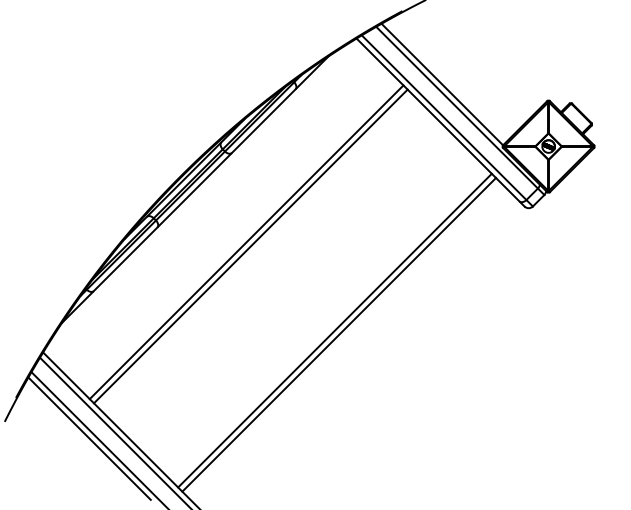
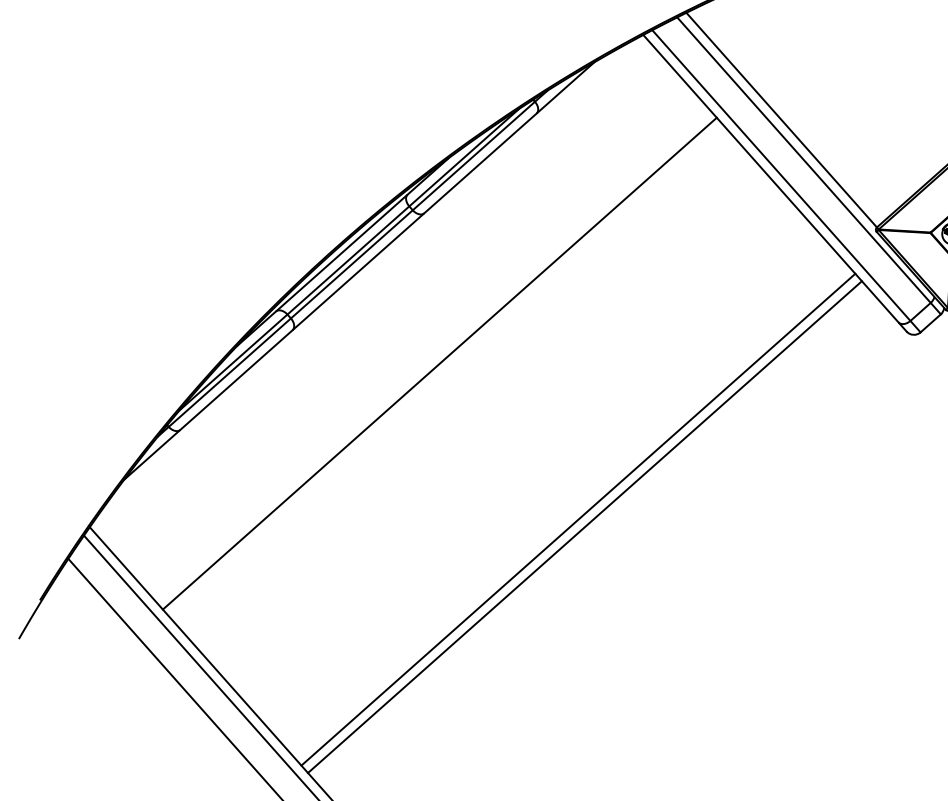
line: (250, 246) -> (445, 371), removed
line: (89, 438) -> (158, 675), removed

